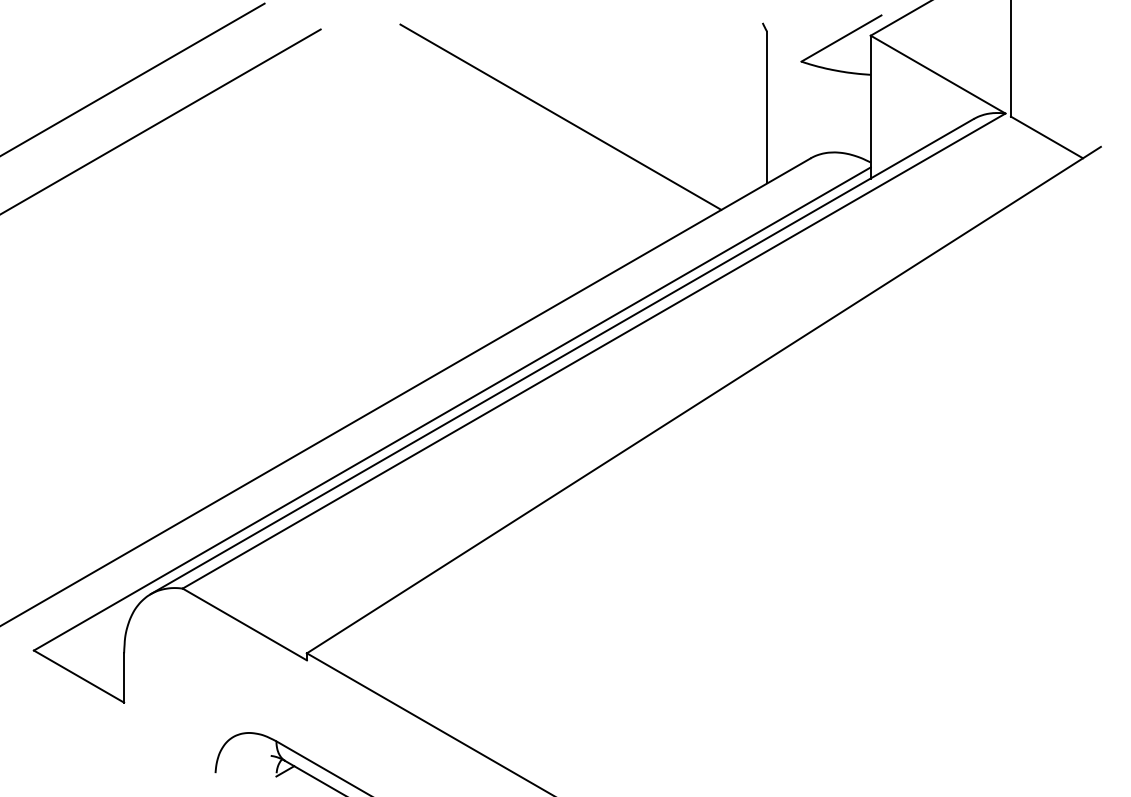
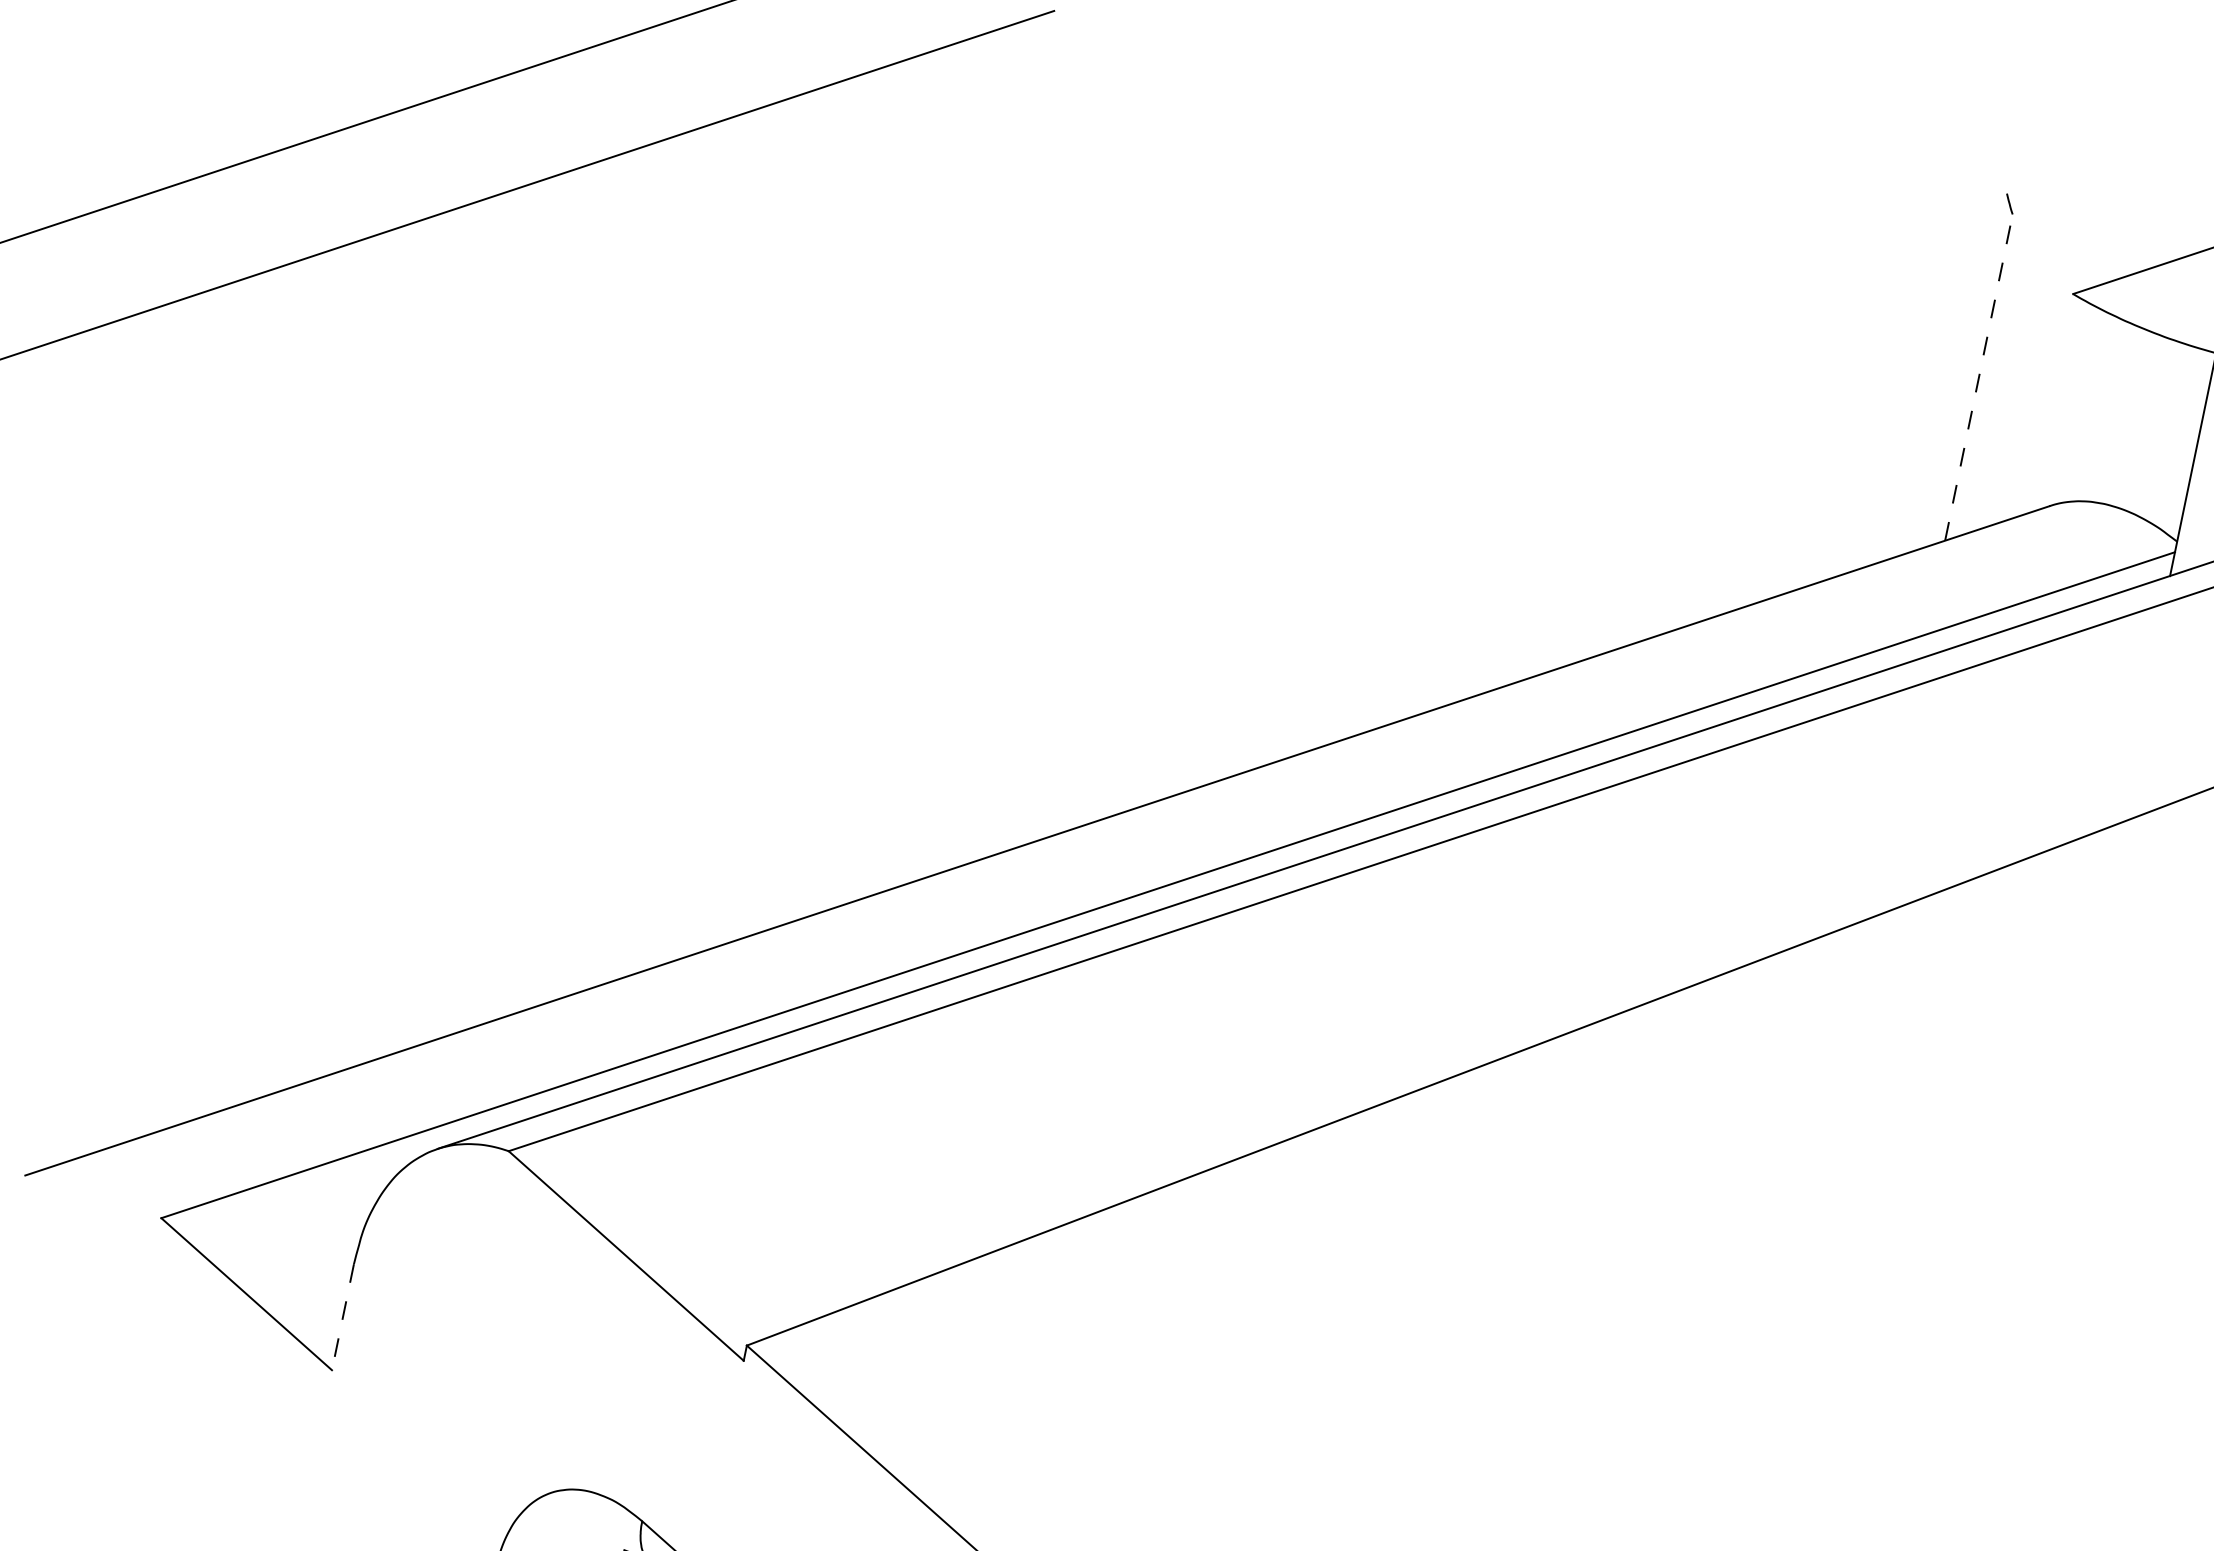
line: (767, 107) -> (1979, 377), solid -> dashed
line: (560, 116) -> (1530, 304), removed
line: (124, 677) -> (344, 1316), solid -> dashed

